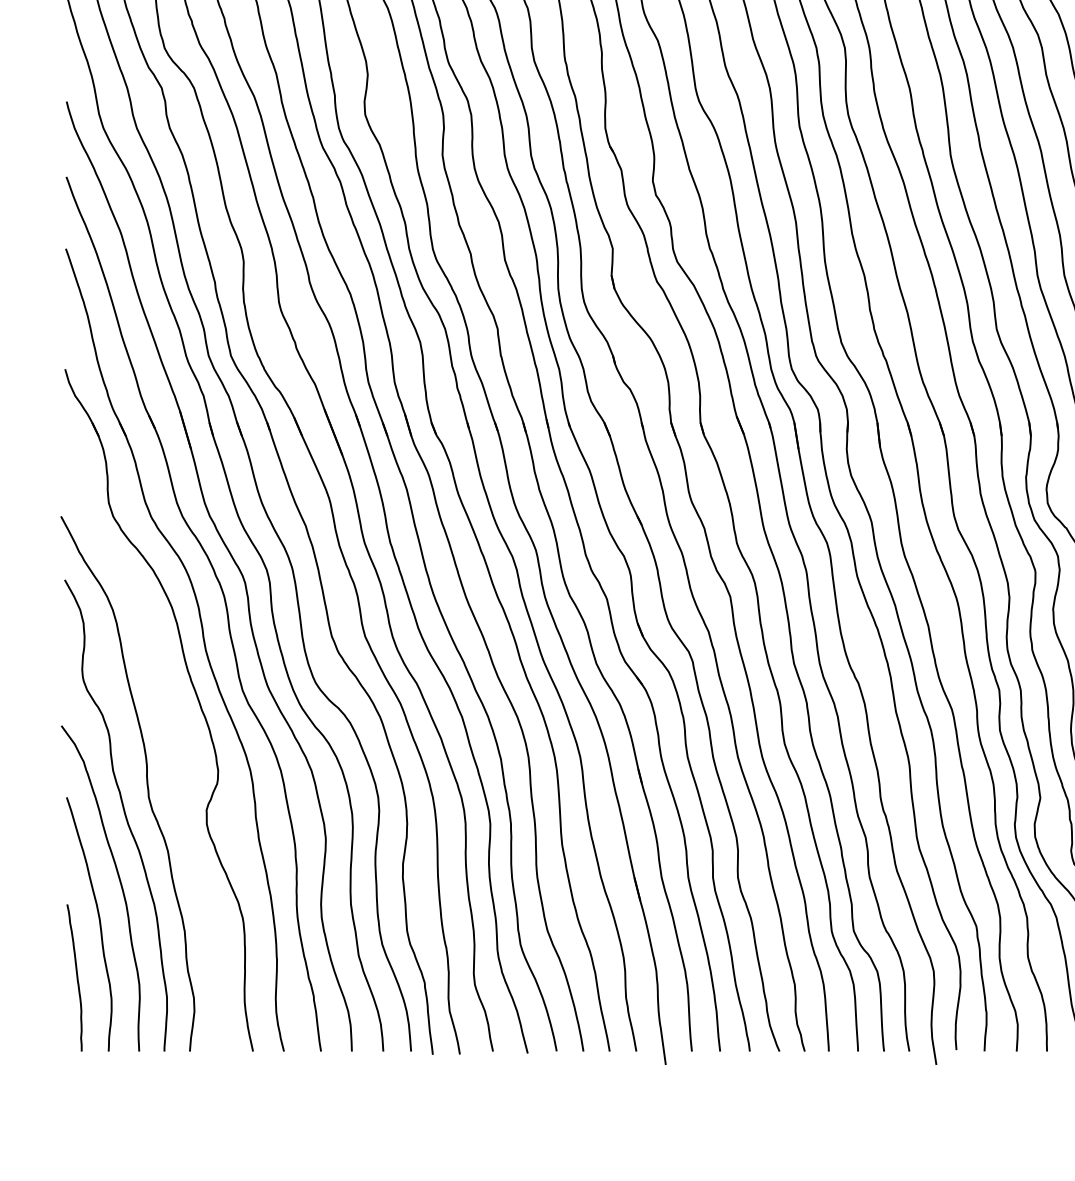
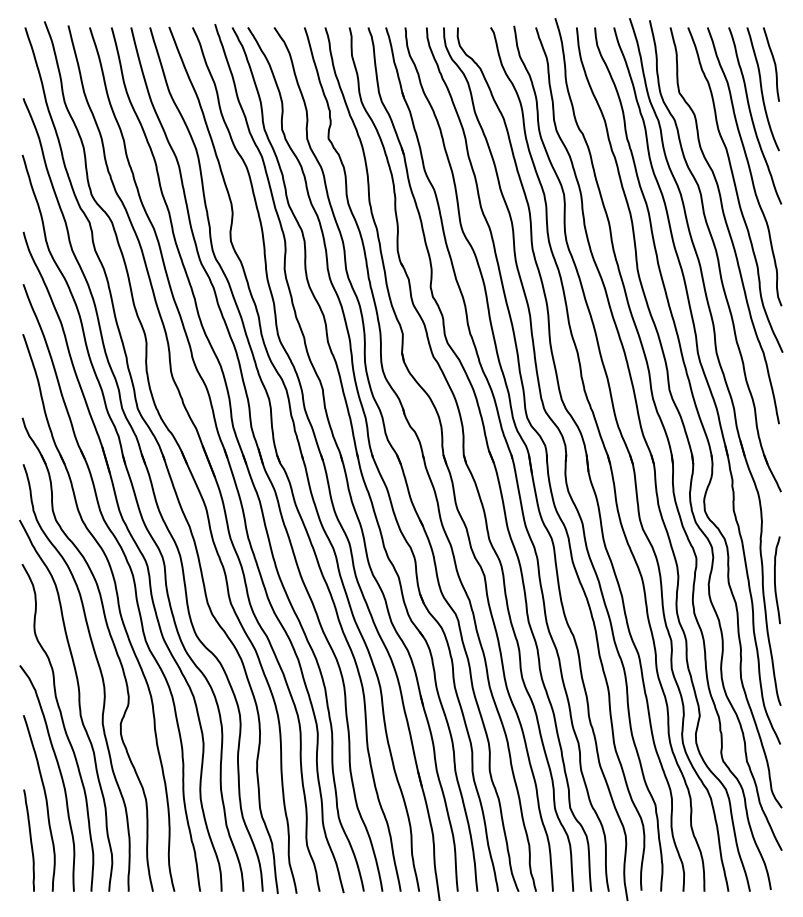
curve: (176, 733) -> (99, 670), added

